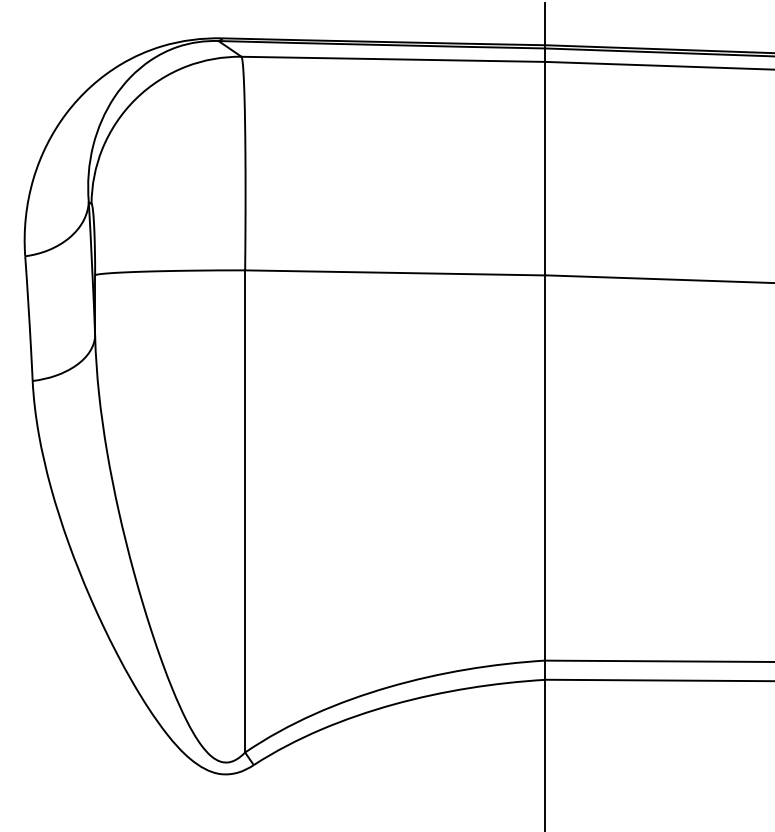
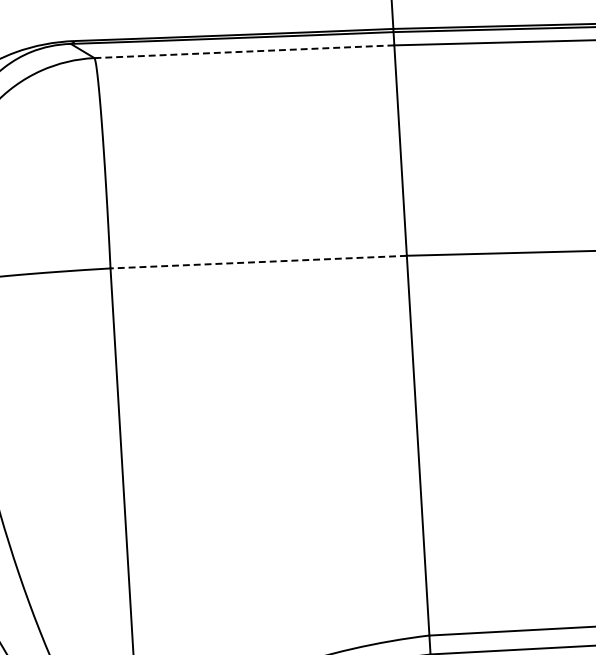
line: (393, 59) -> (244, 51), solid -> dashed
line: (394, 272) -> (257, 261), solid -> dashed

